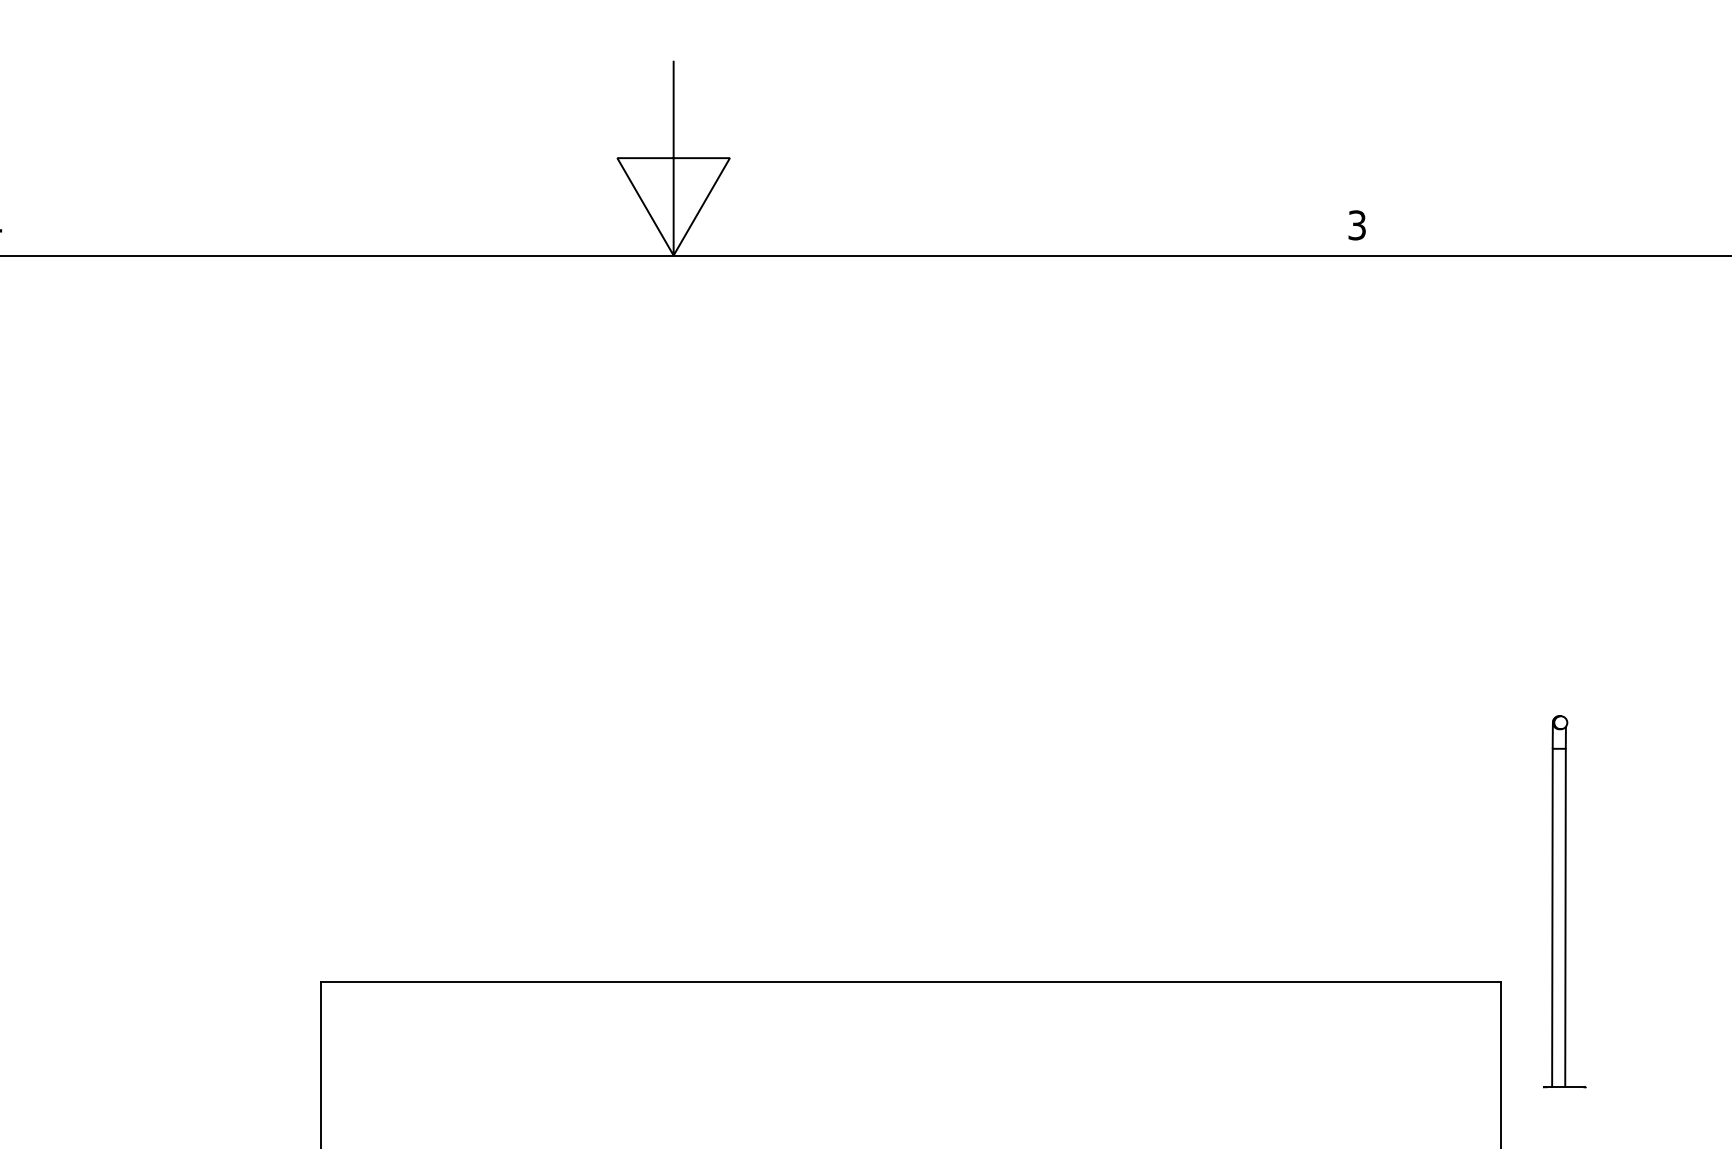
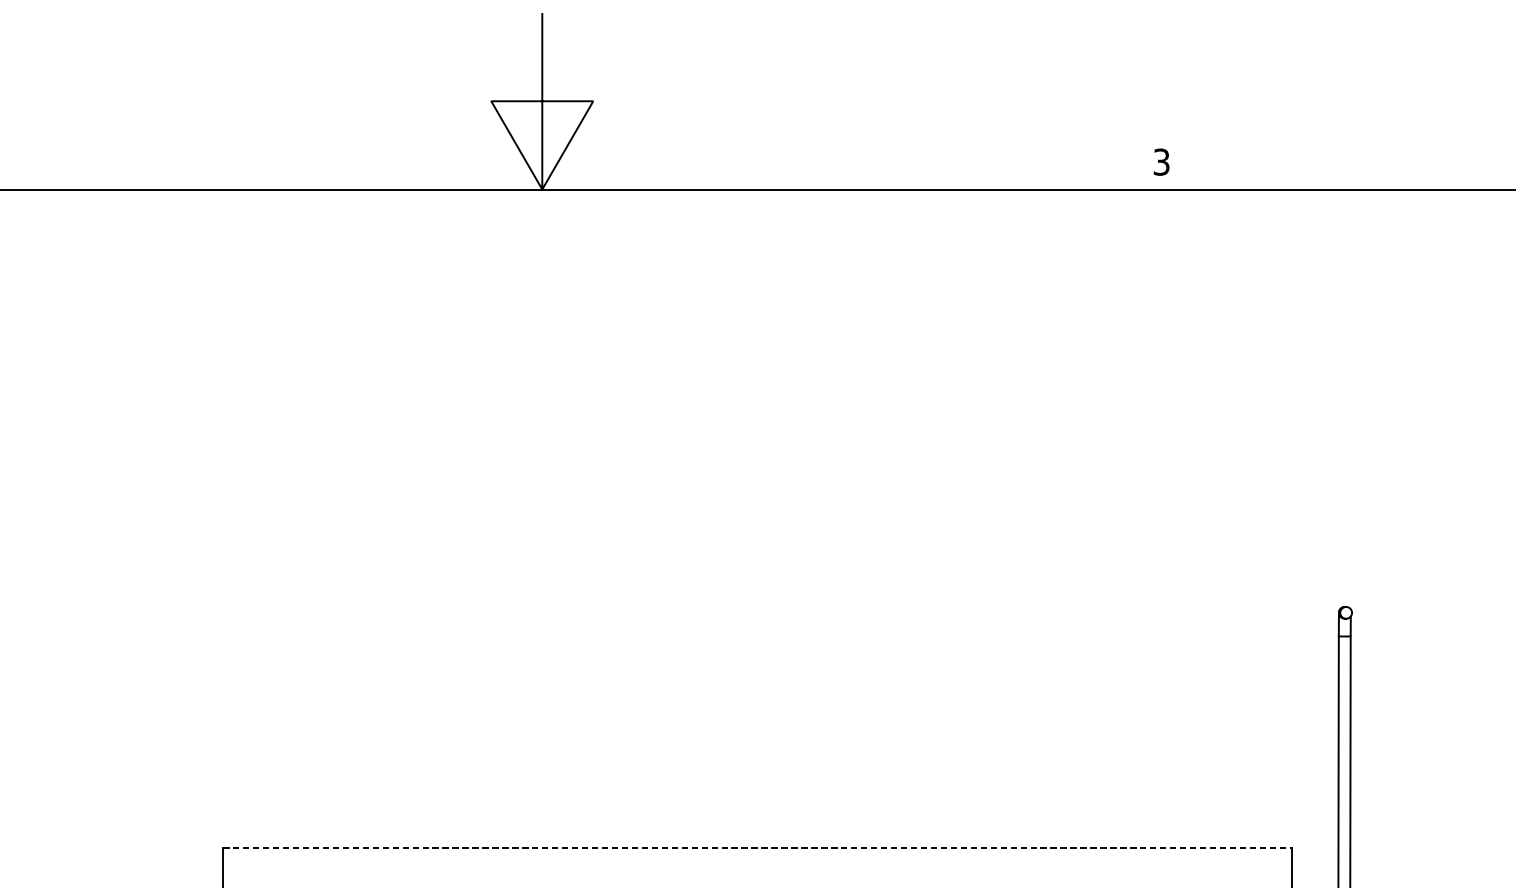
line: (911, 982) -> (757, 848), solid -> dashed

